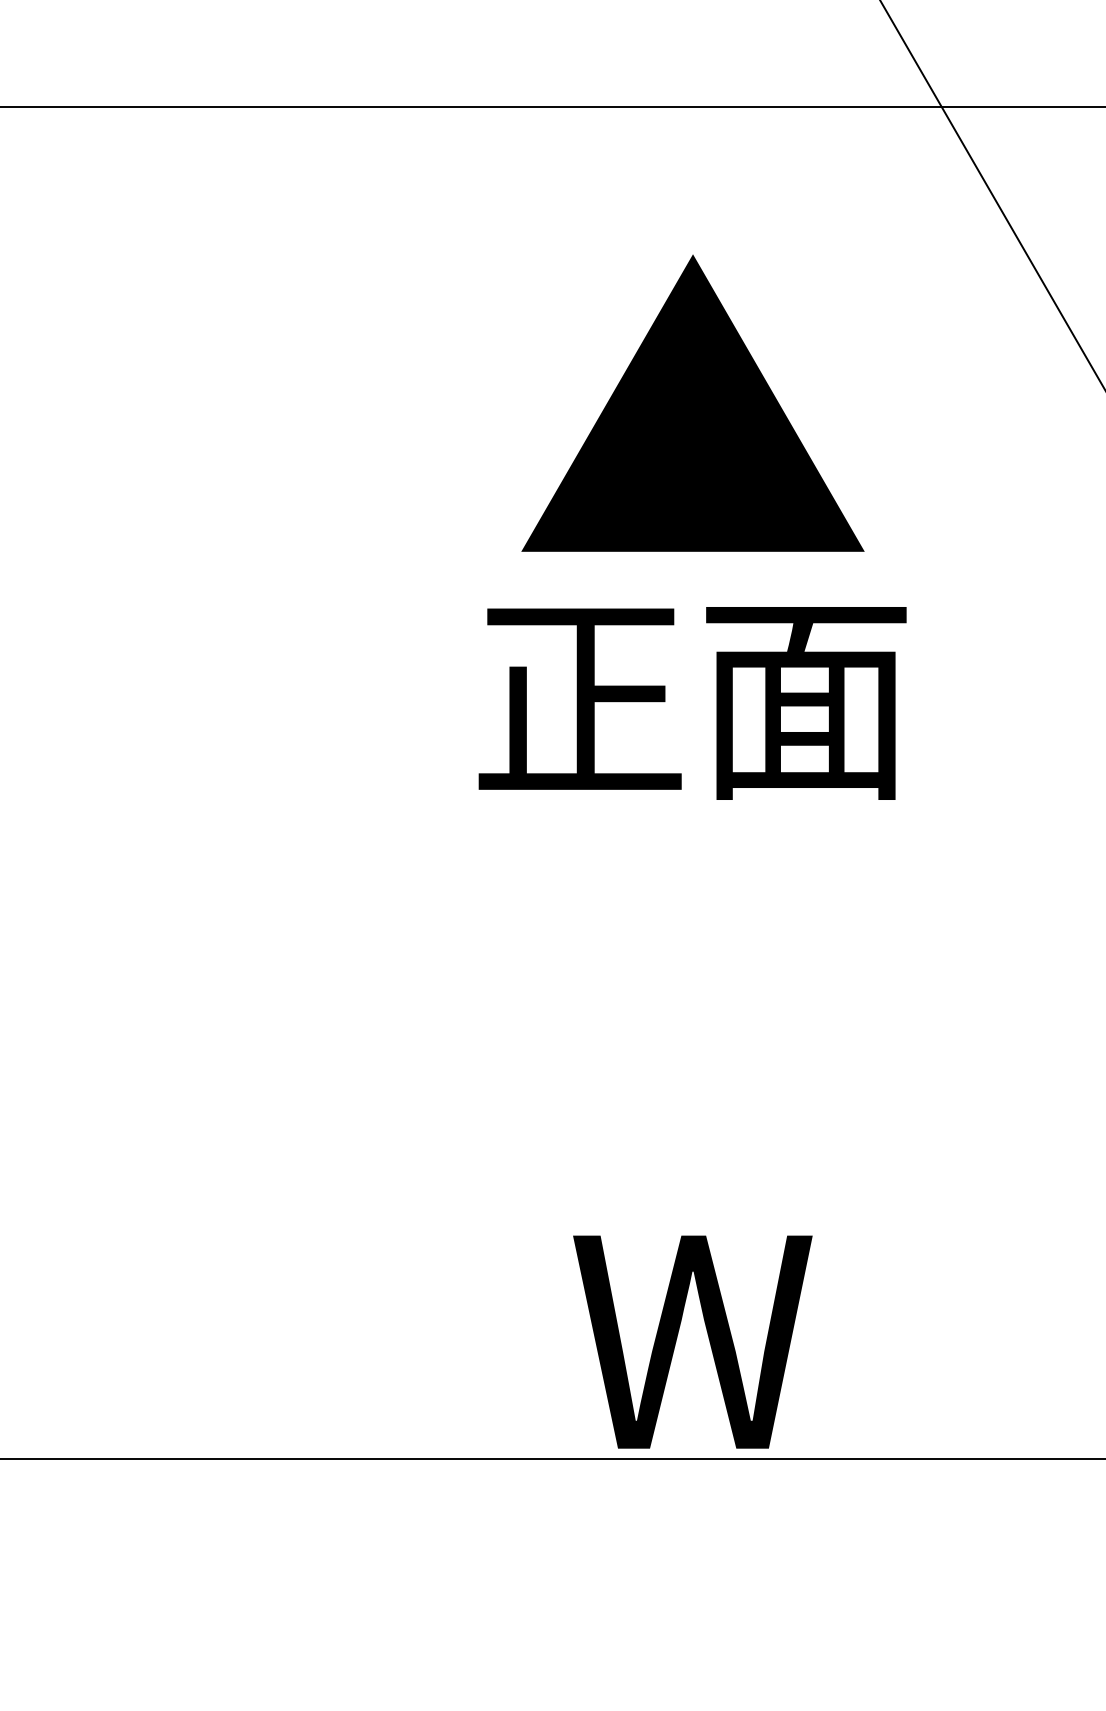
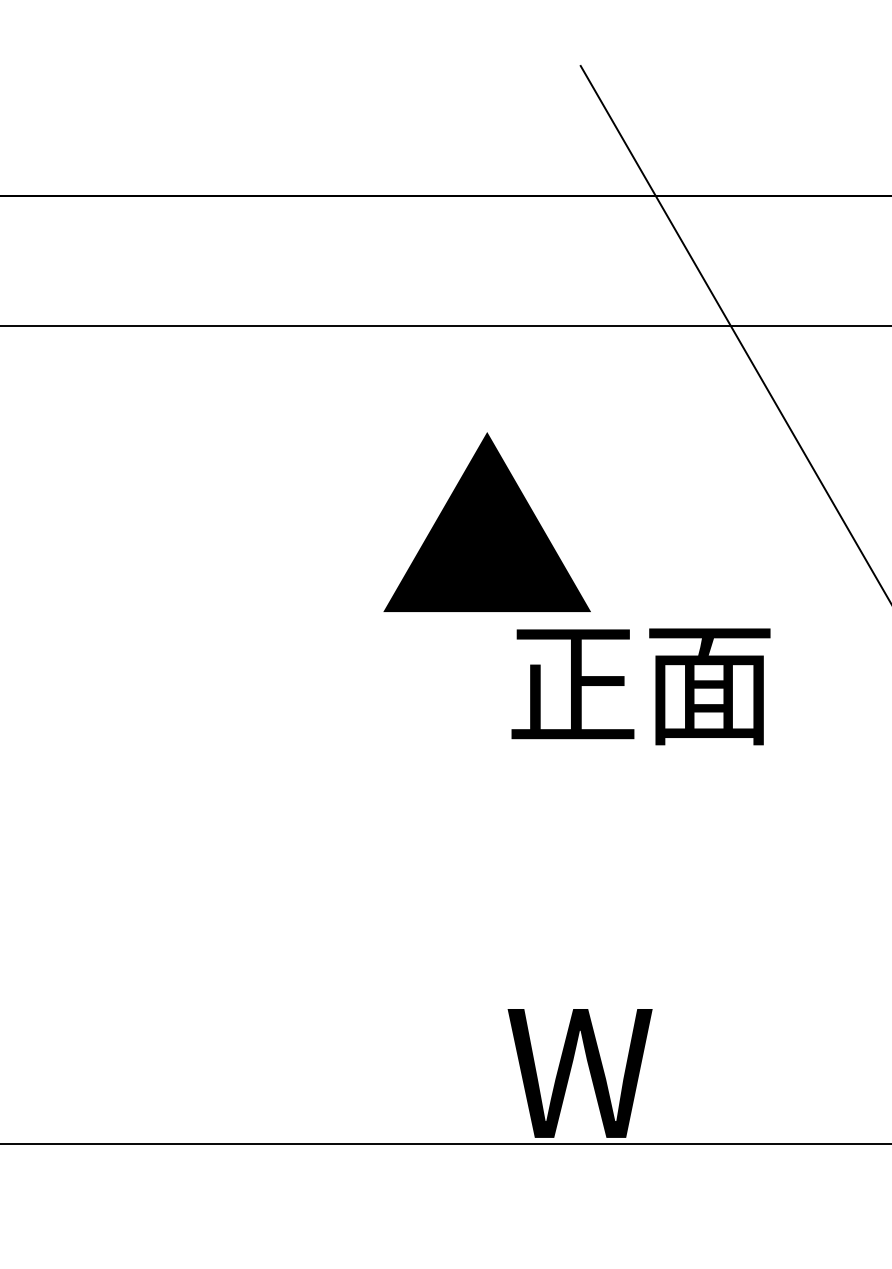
part: (691, 402) -> (486, 521), moved
text: (691, 702) -> (640, 686), moved

